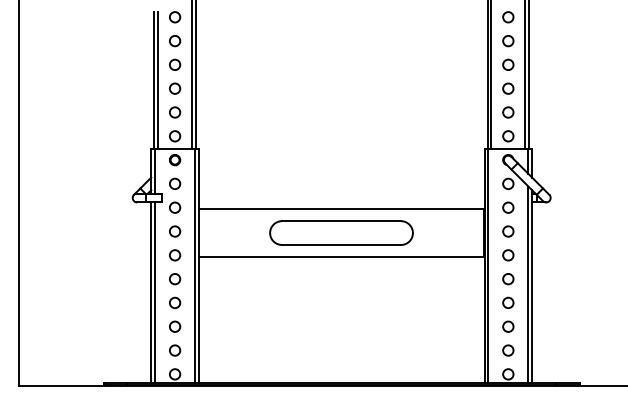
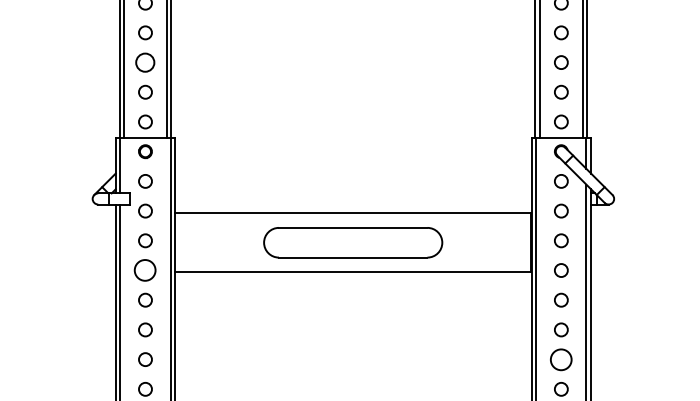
circle: (175, 88) -> (146, 62), size x1.4
circle: (175, 255) -> (146, 270), size x1.6
circle: (508, 326) -> (561, 359), size x1.6

